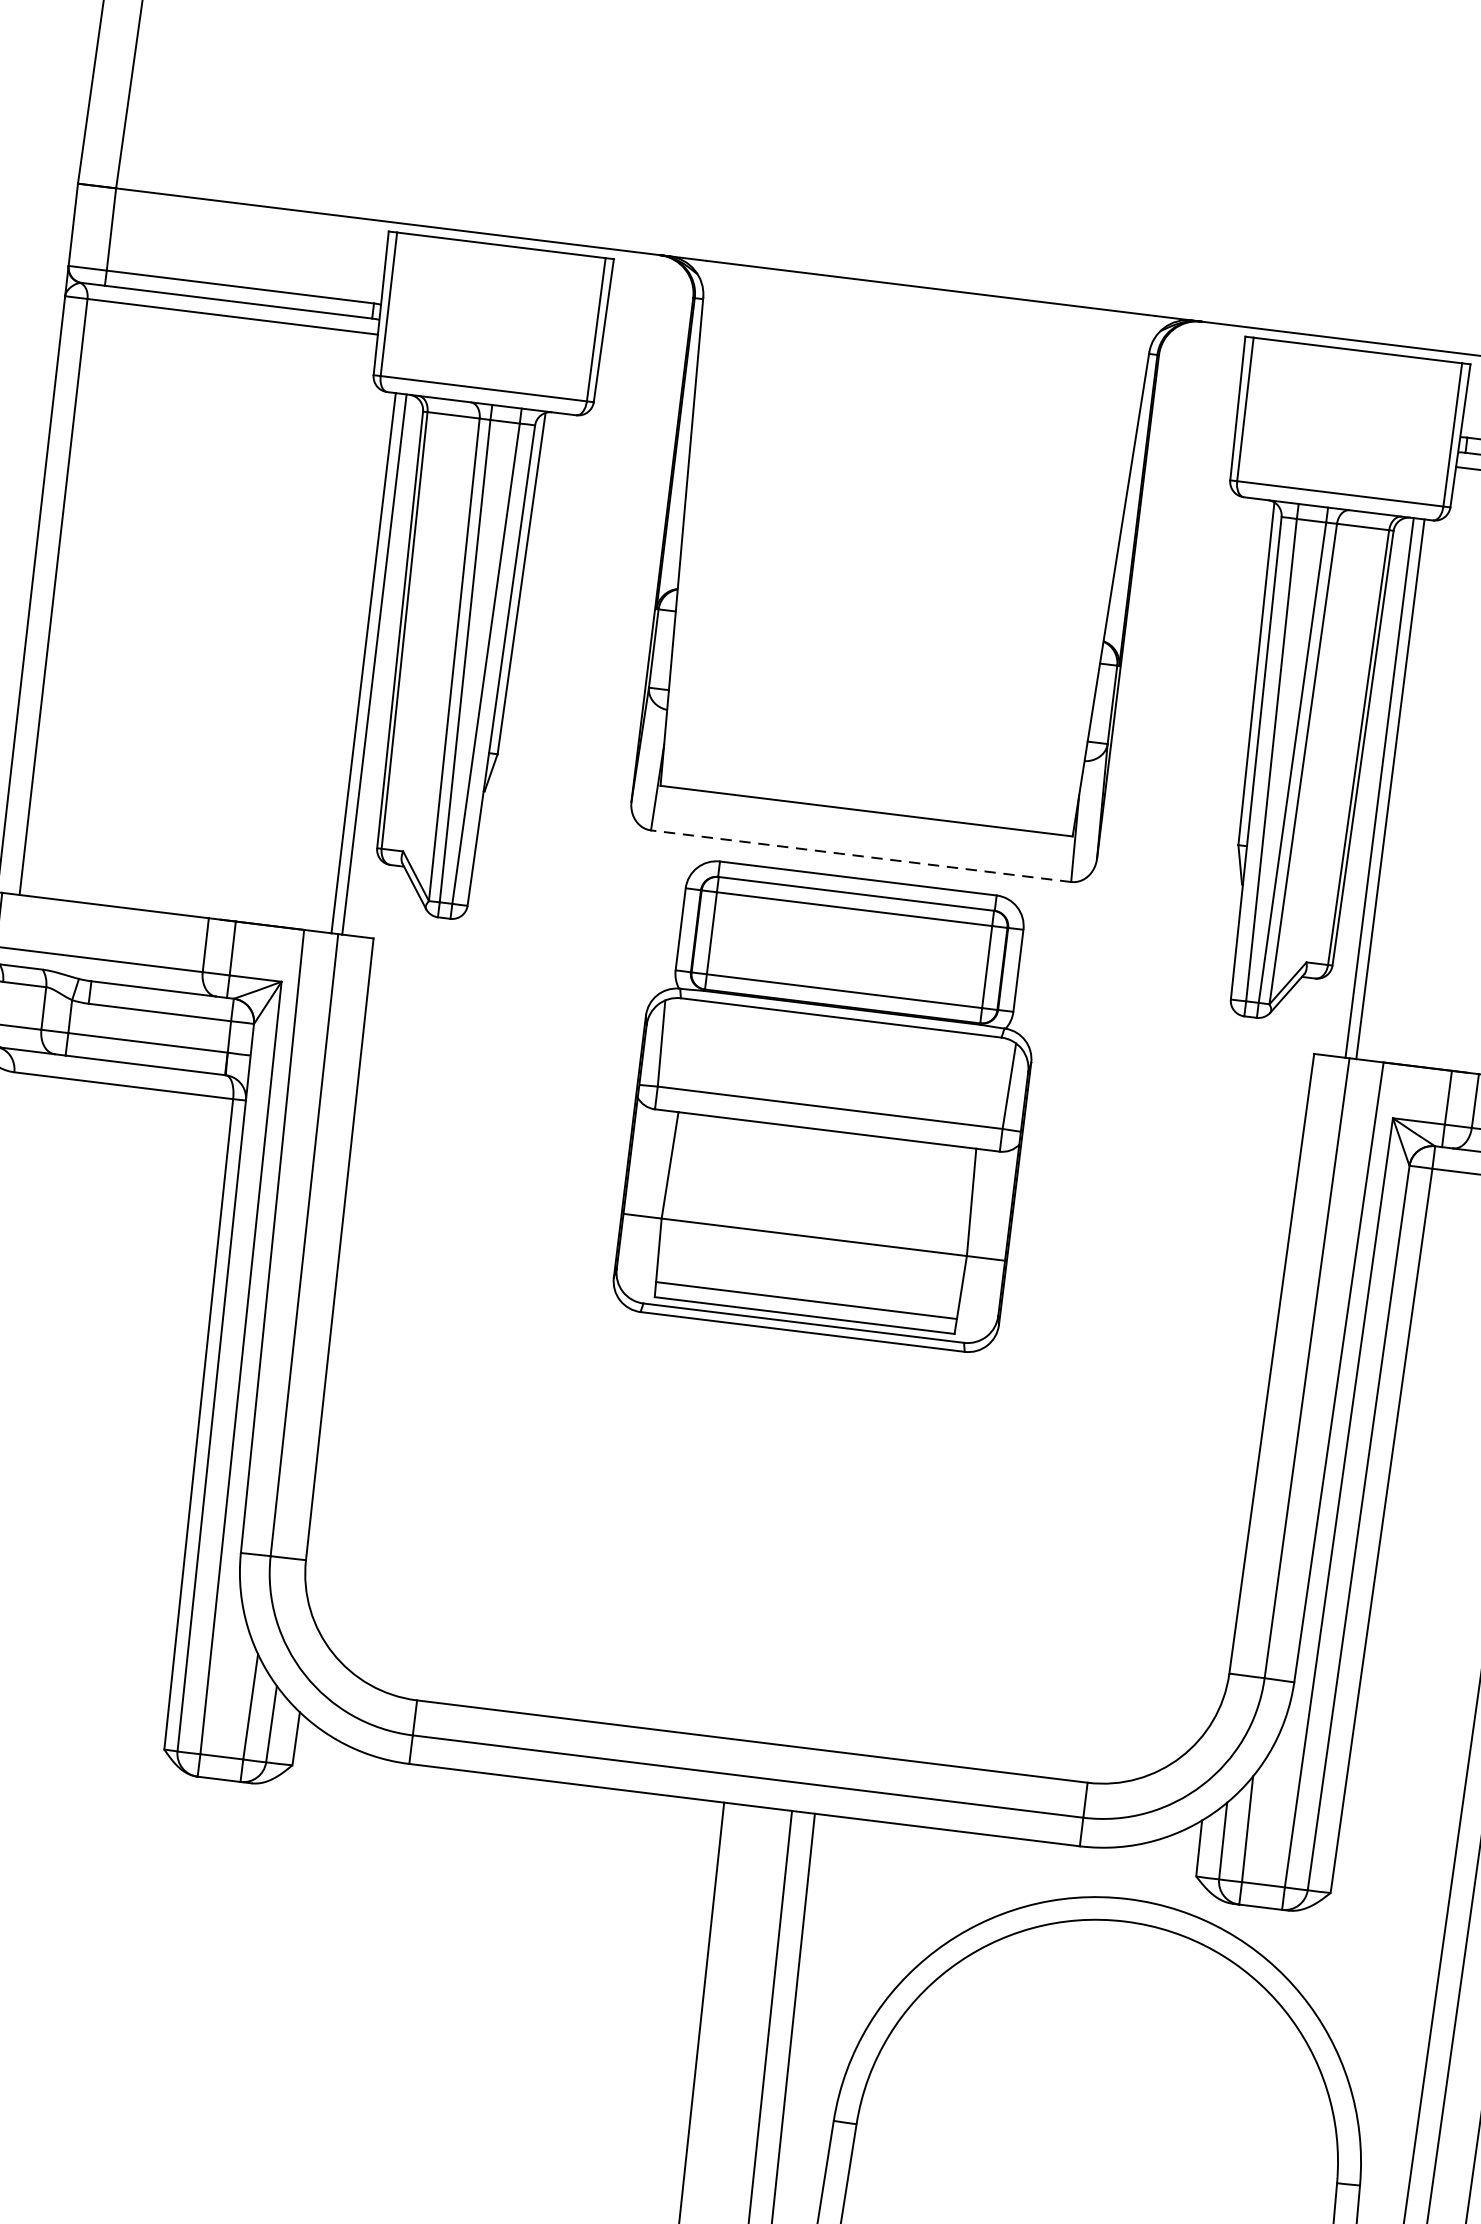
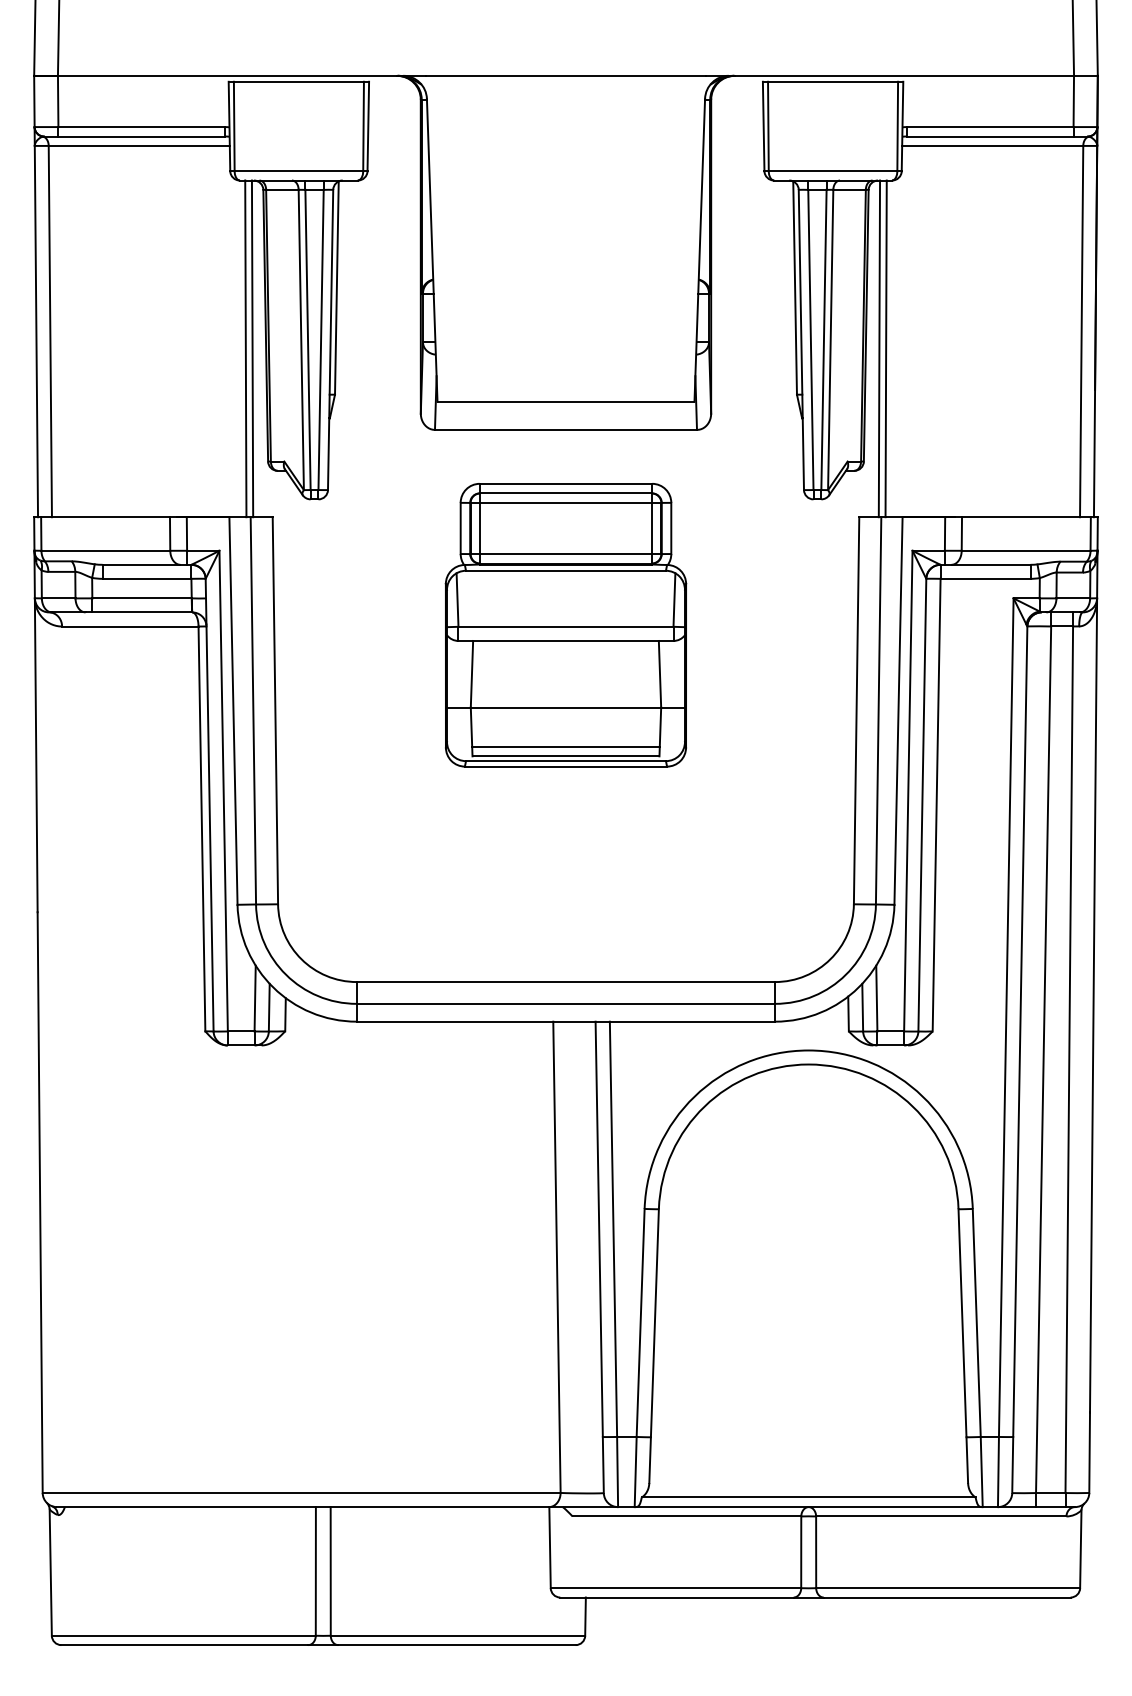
line: (860, 855) -> (565, 429), dashed -> solid
part: (829, 1105) -> (565, 625), moved

